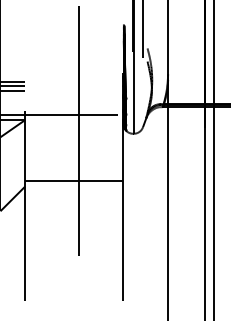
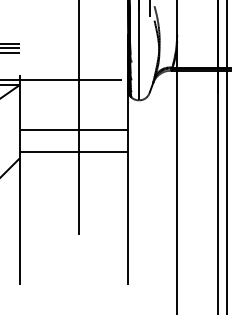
line: (74, 160) -> (73, 129), added

